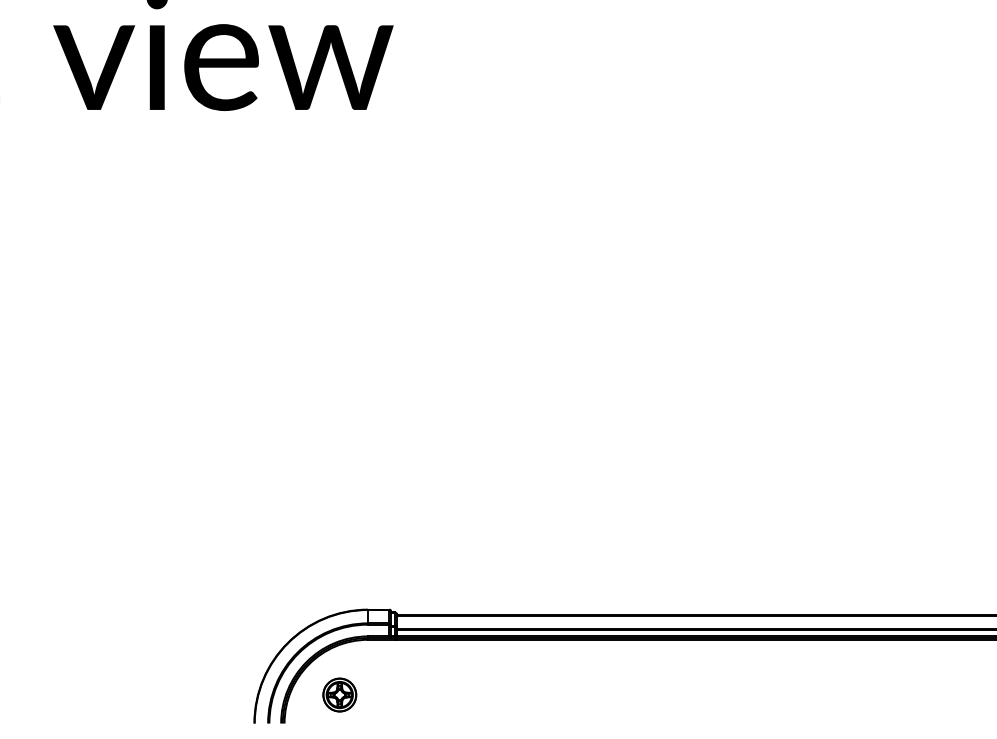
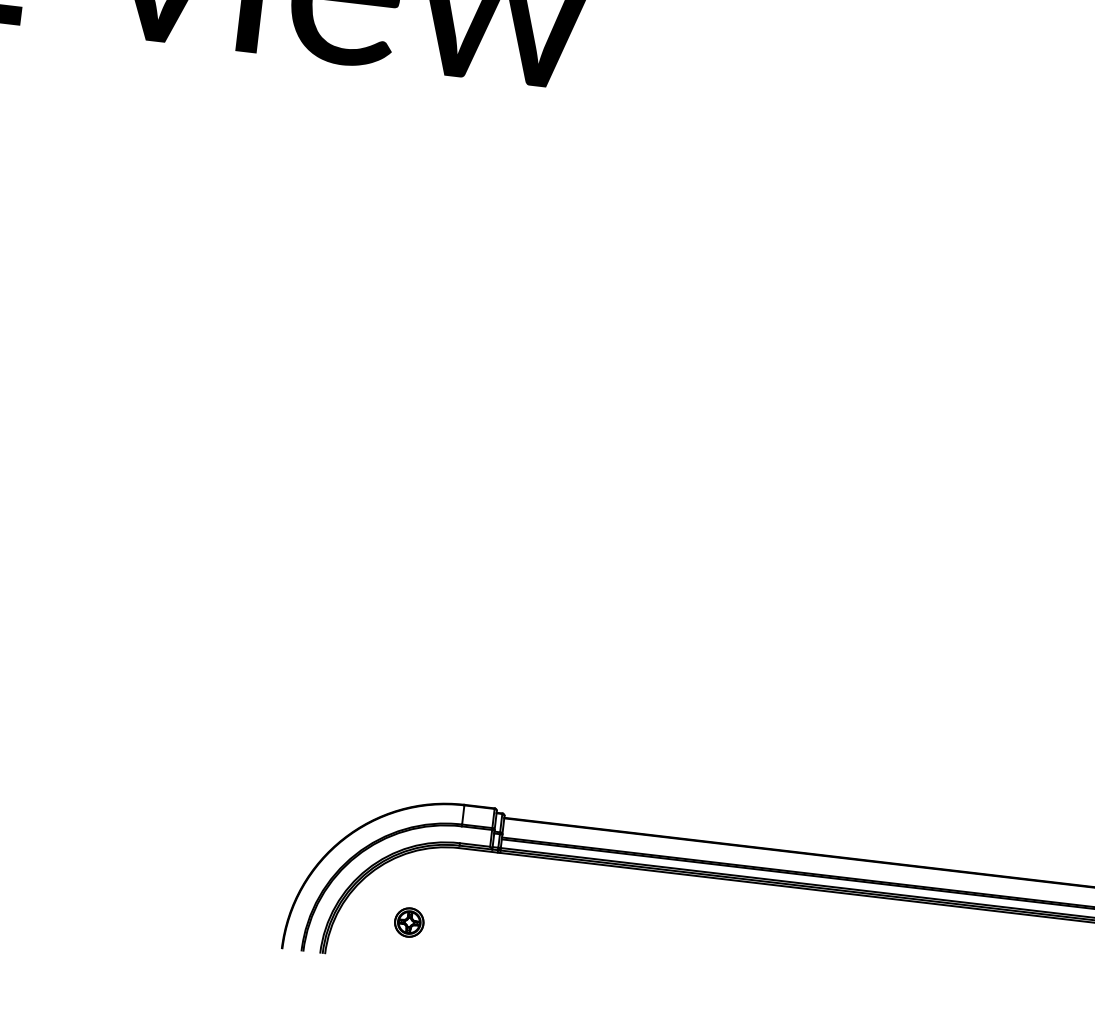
part: (339, 694) -> (408, 921), size x0.6

